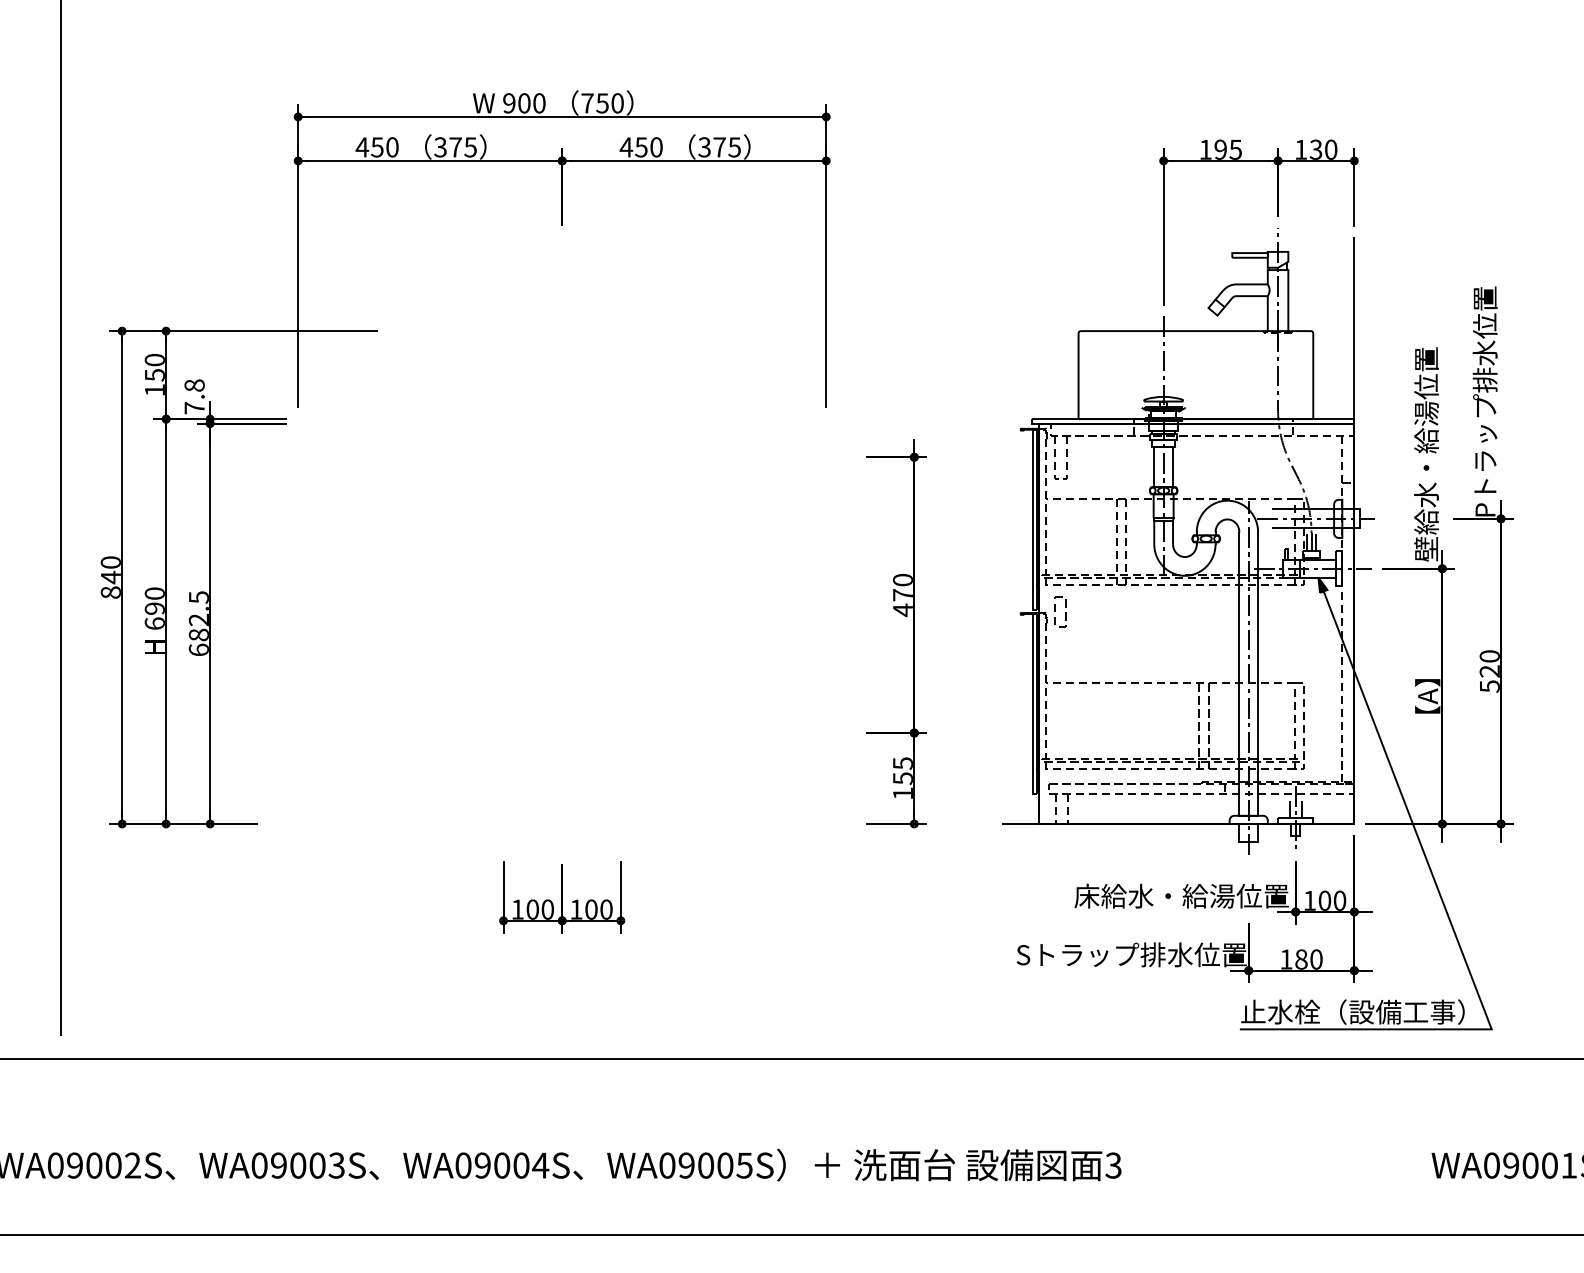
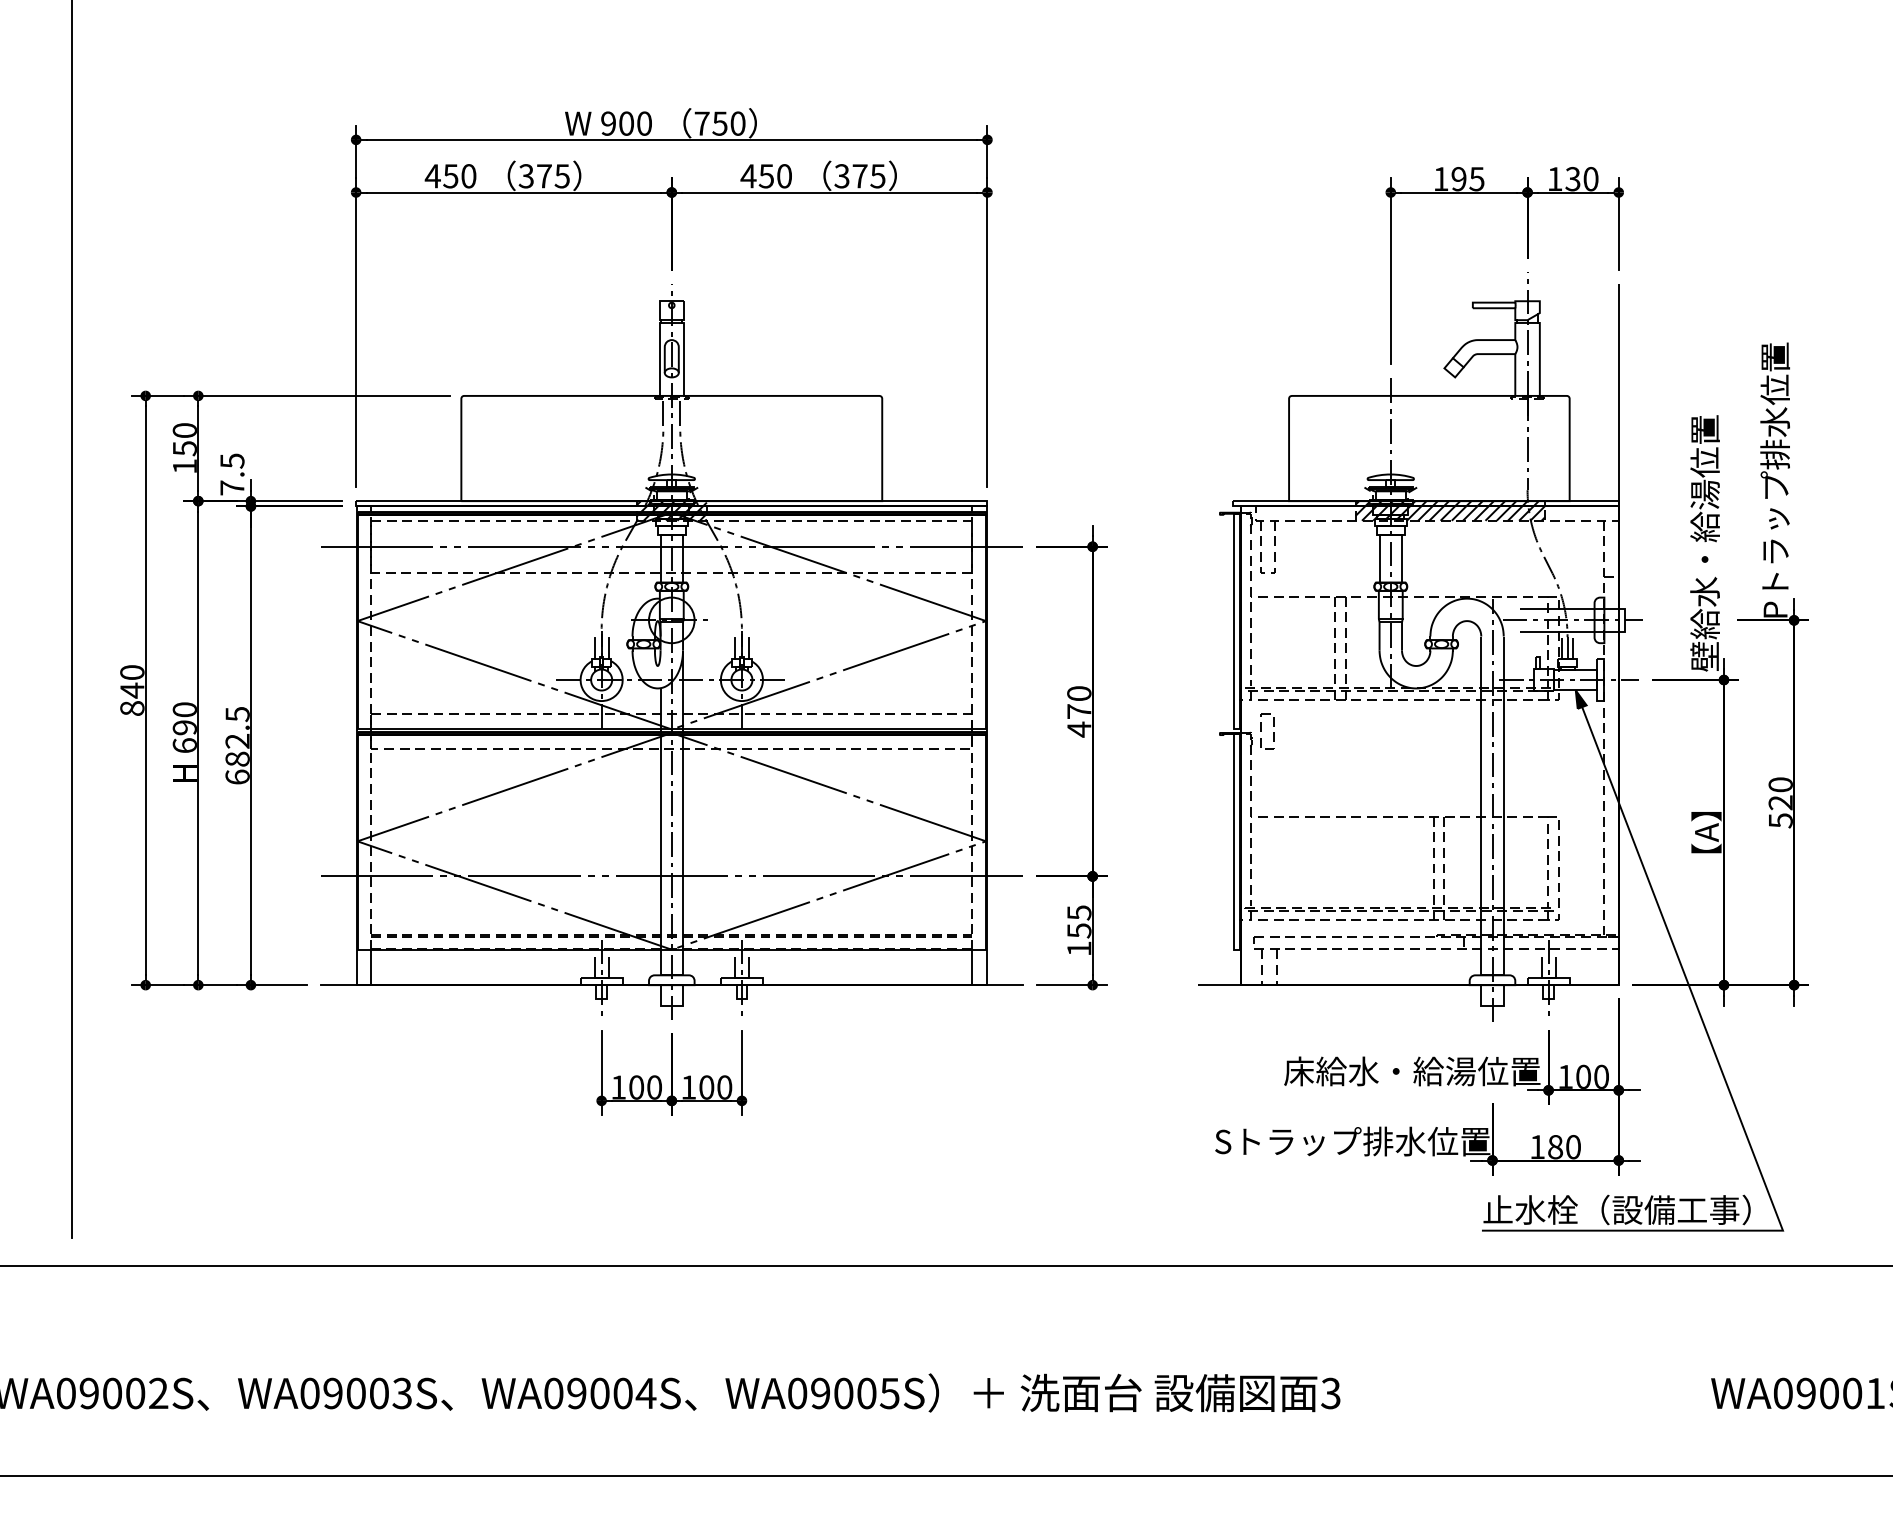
text: (194, 385) -> (232, 460), 7.8 -> 7.5
hatch: (1213, 426) -> (1450, 510), added
part: (561, 544) -> (671, 651), added

